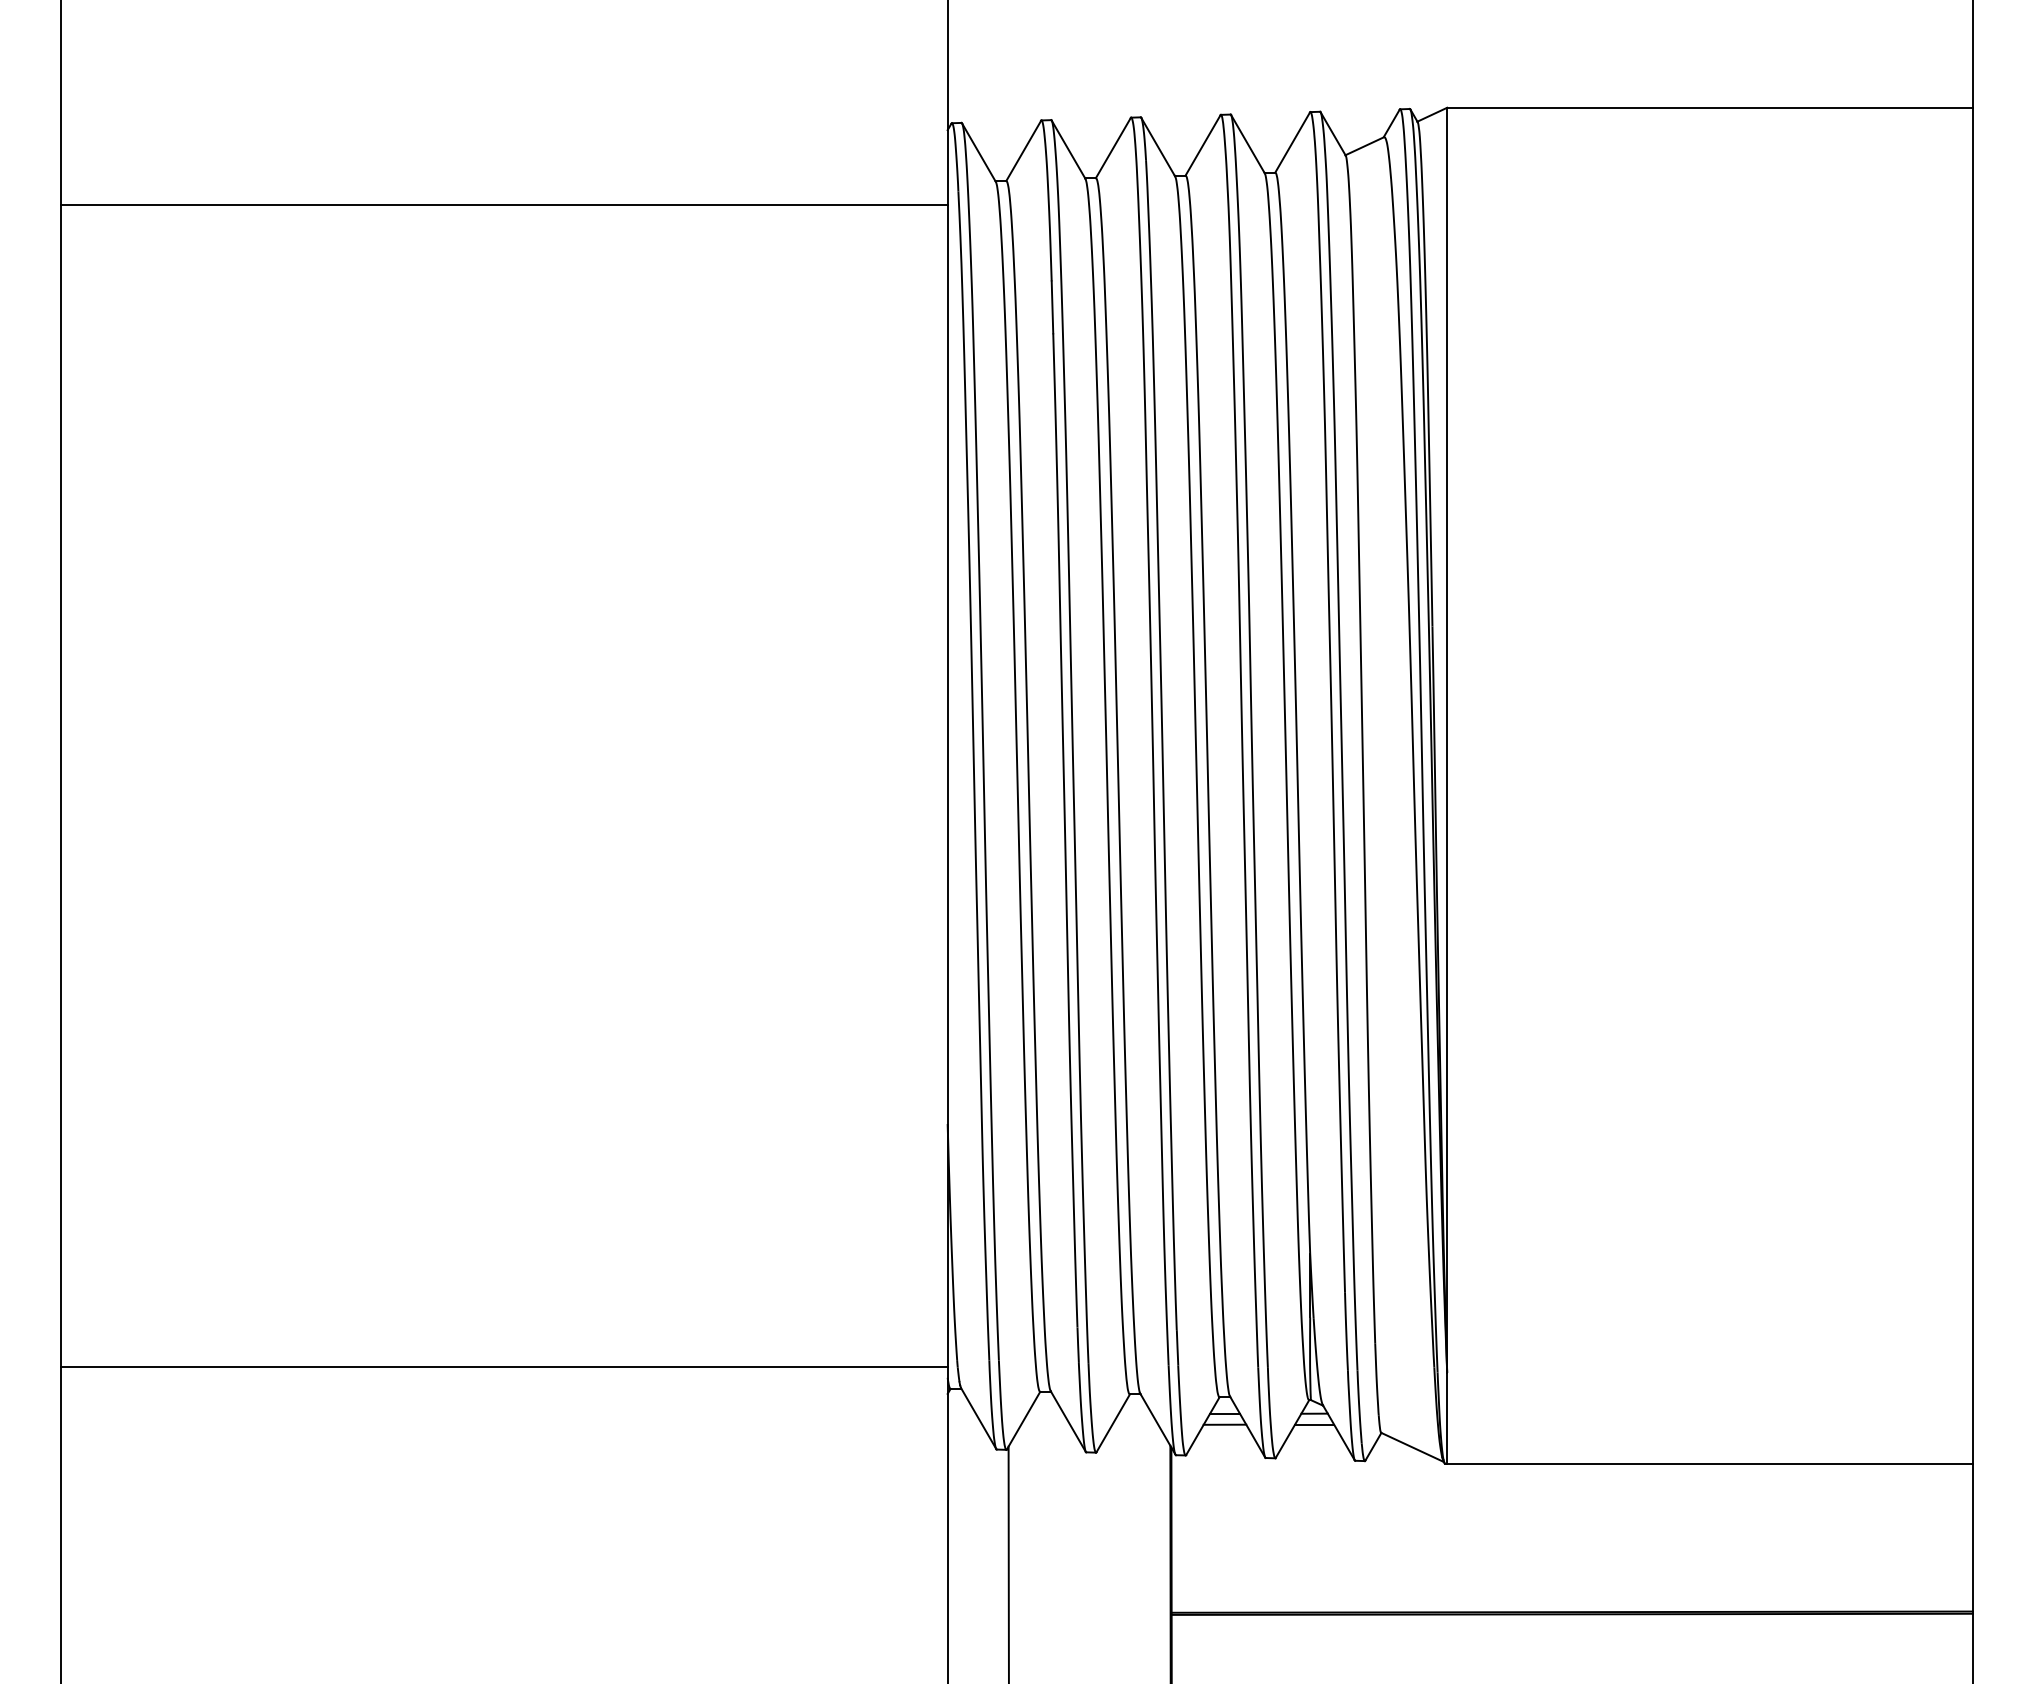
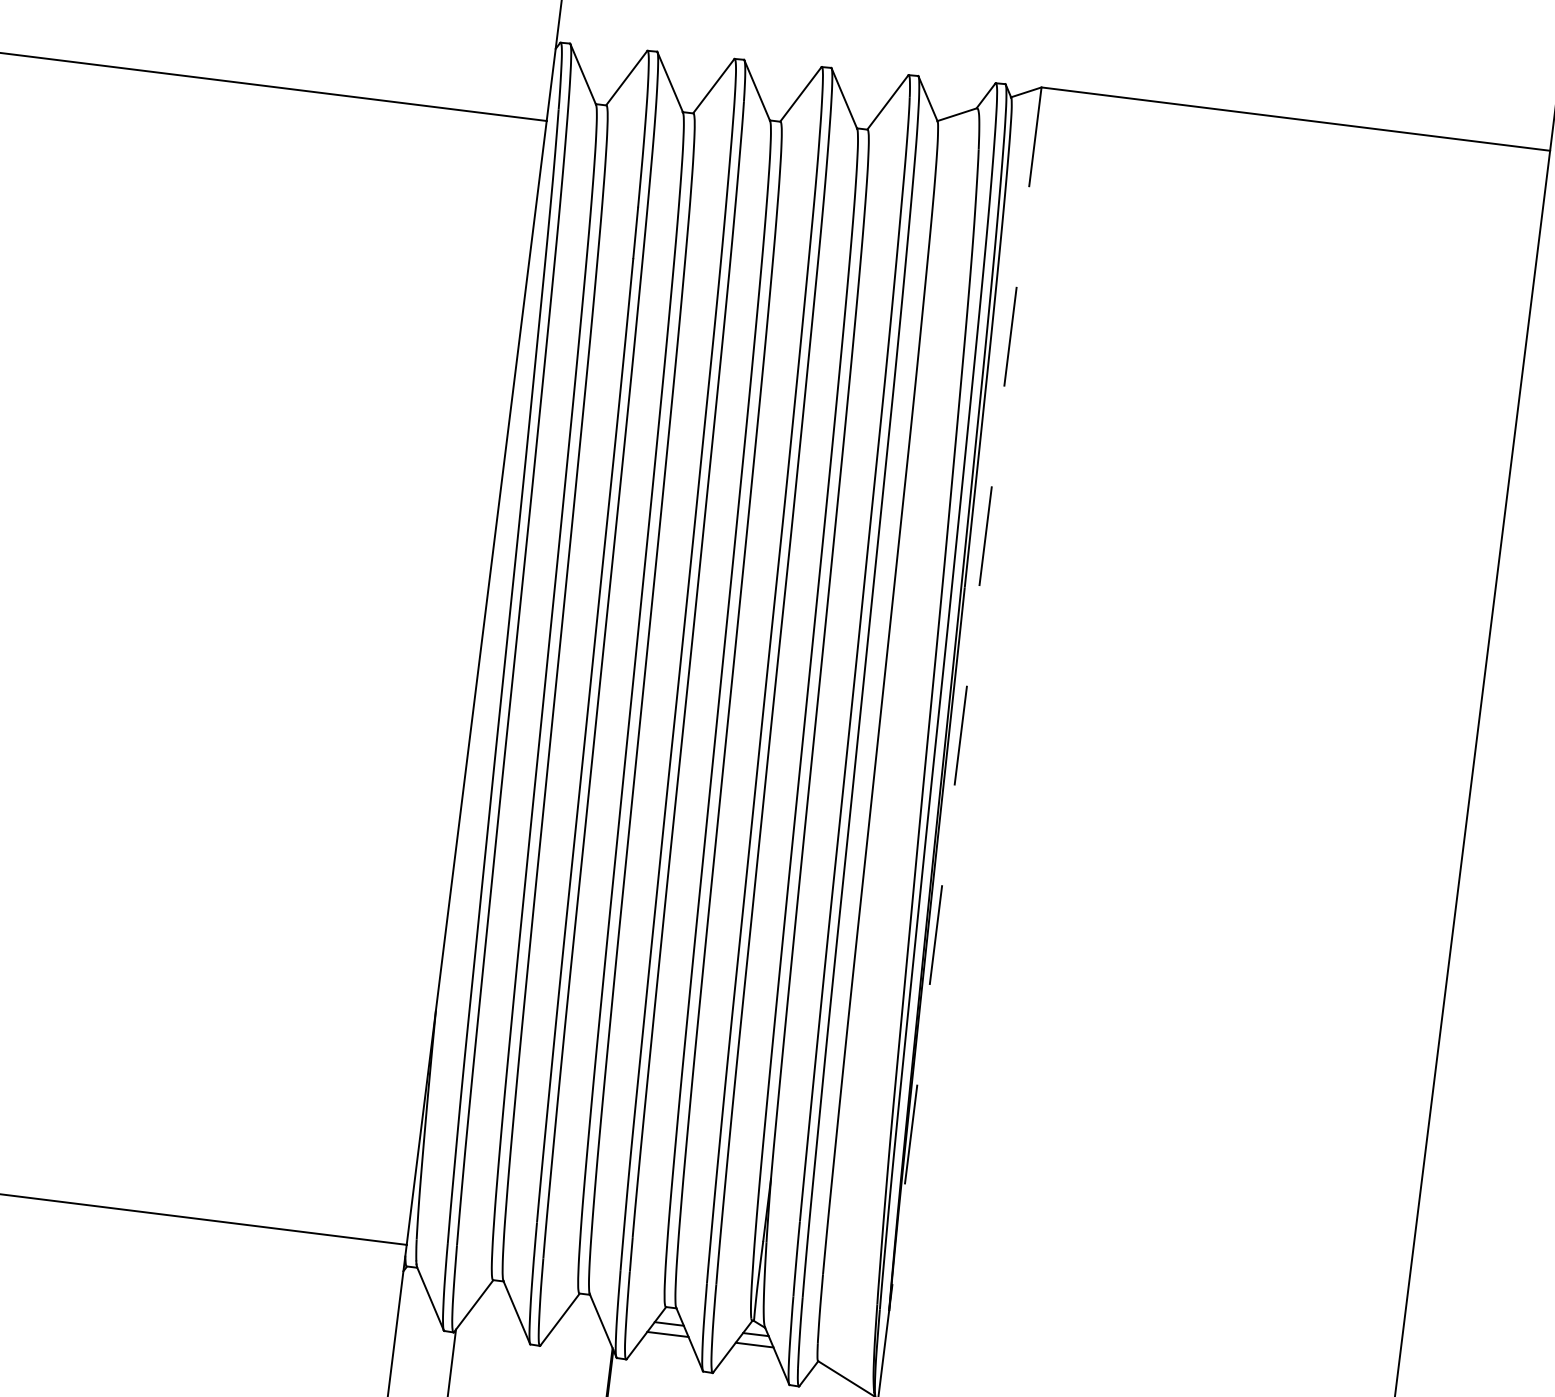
line: (1447, 740) -> (965, 699), solid -> dashed

